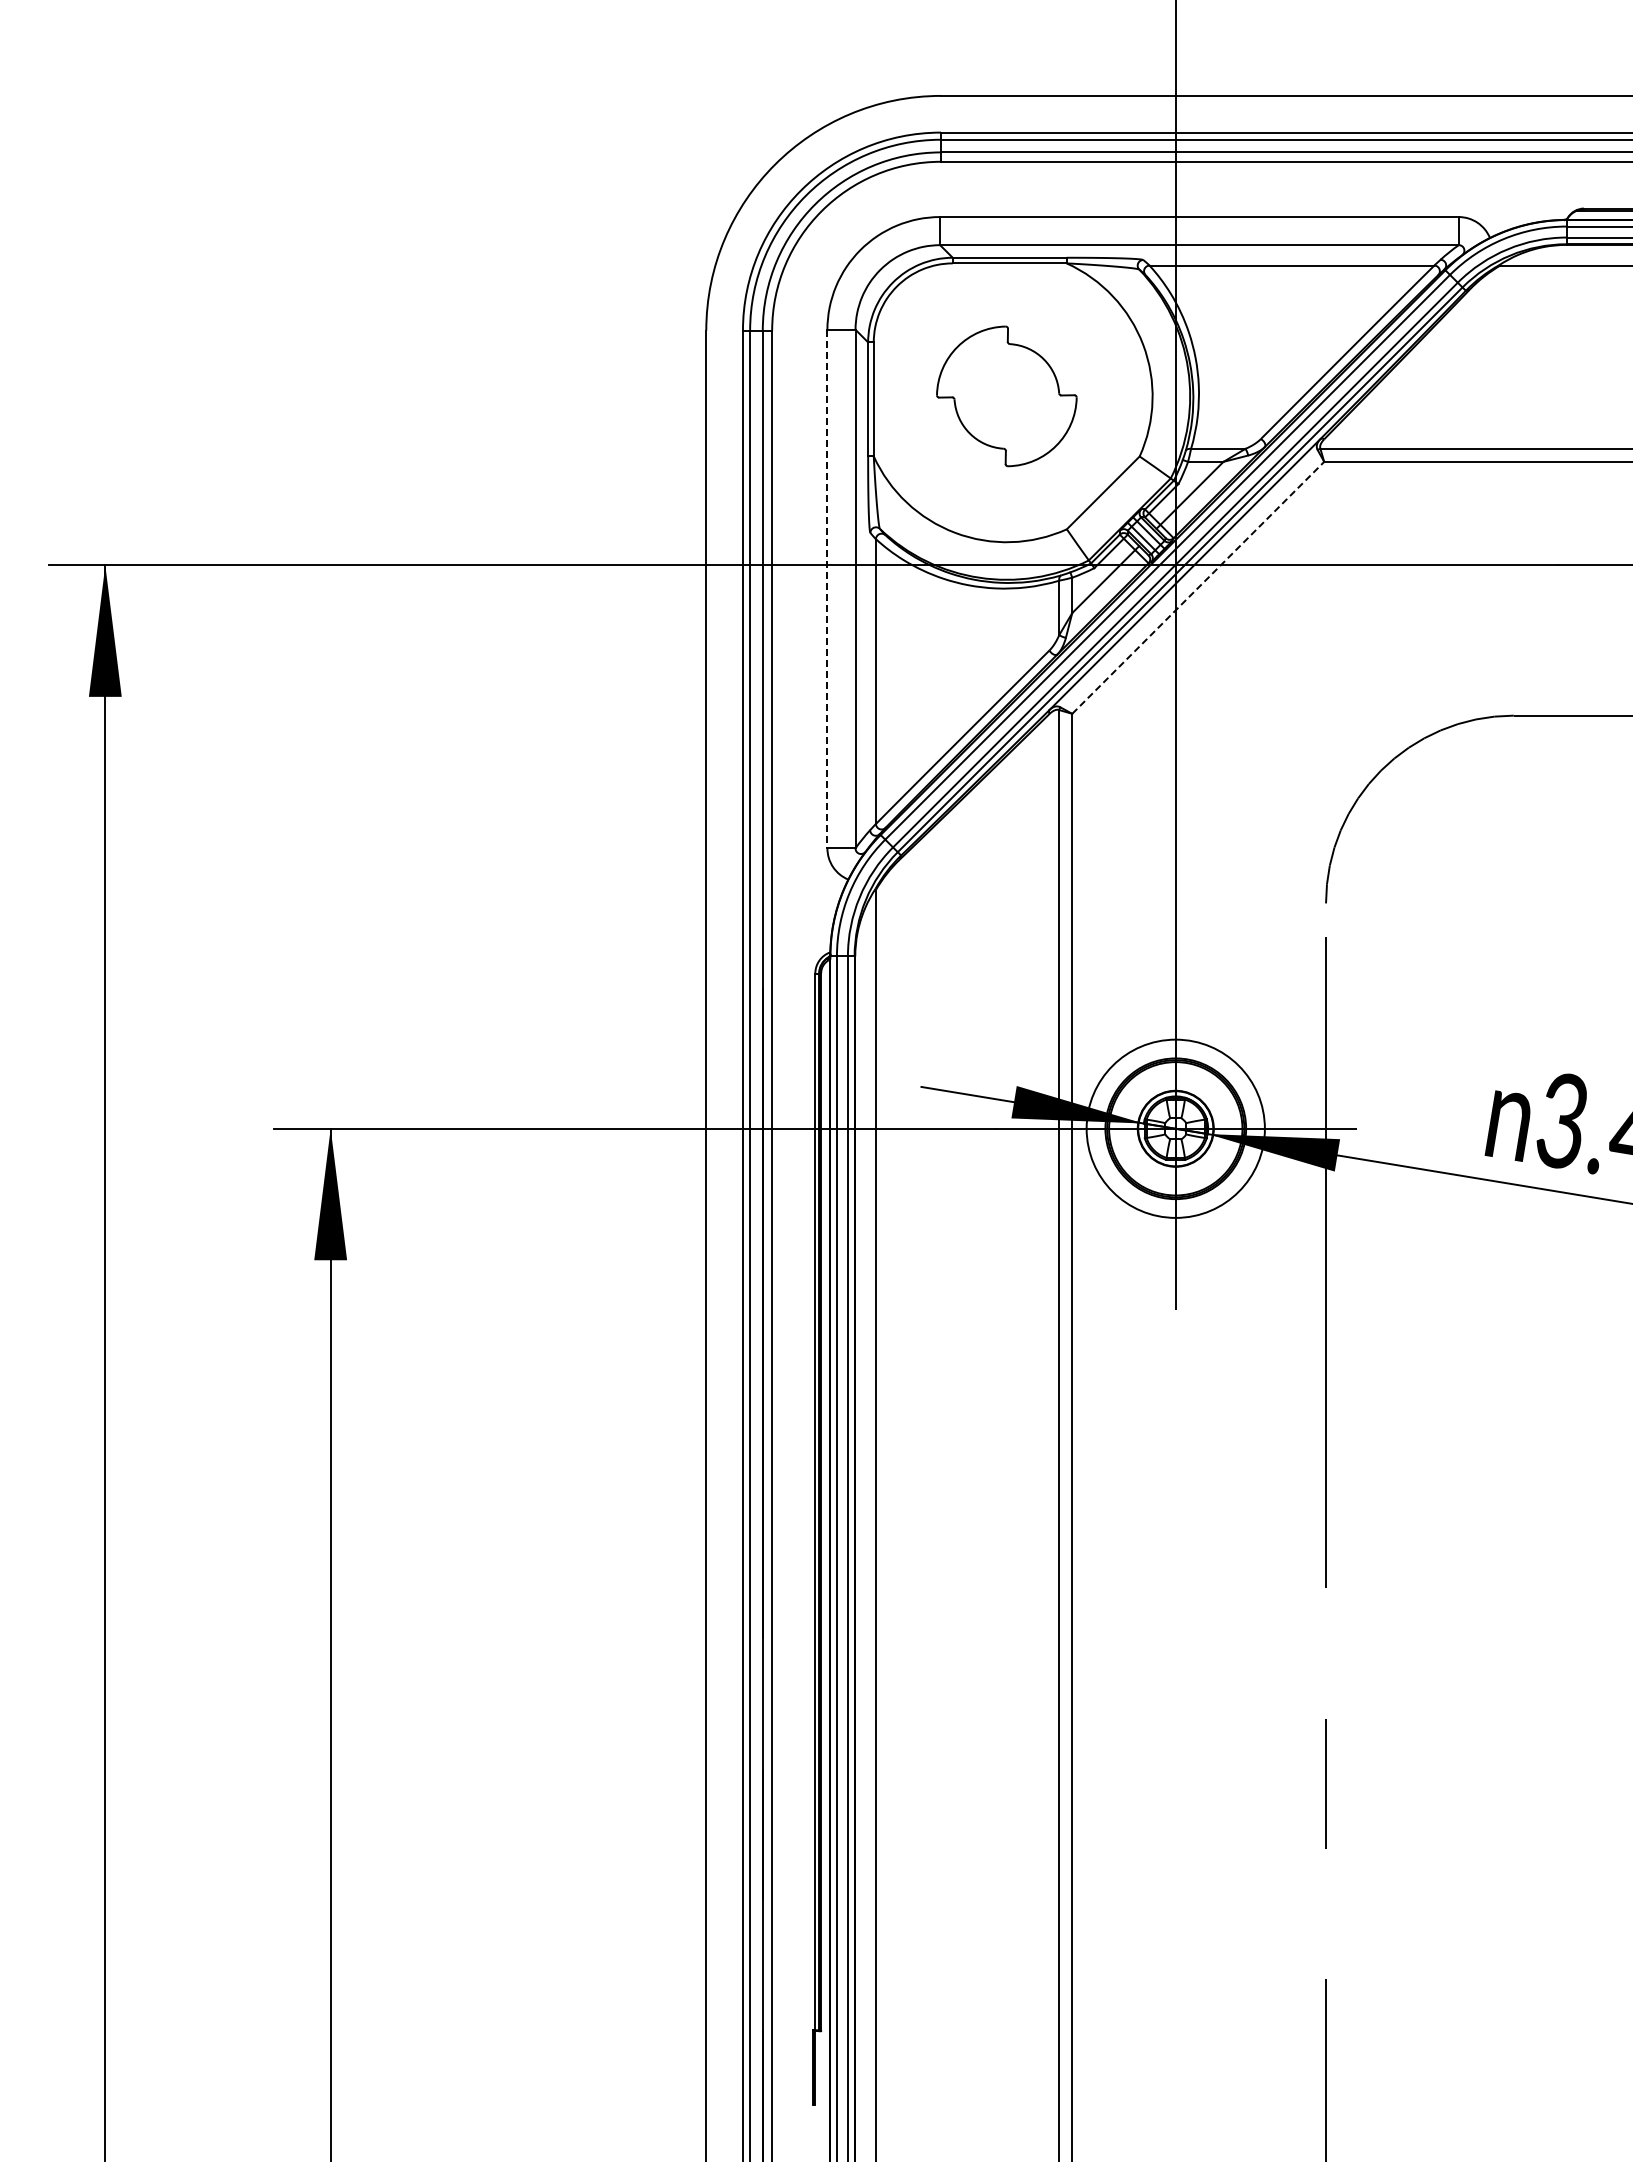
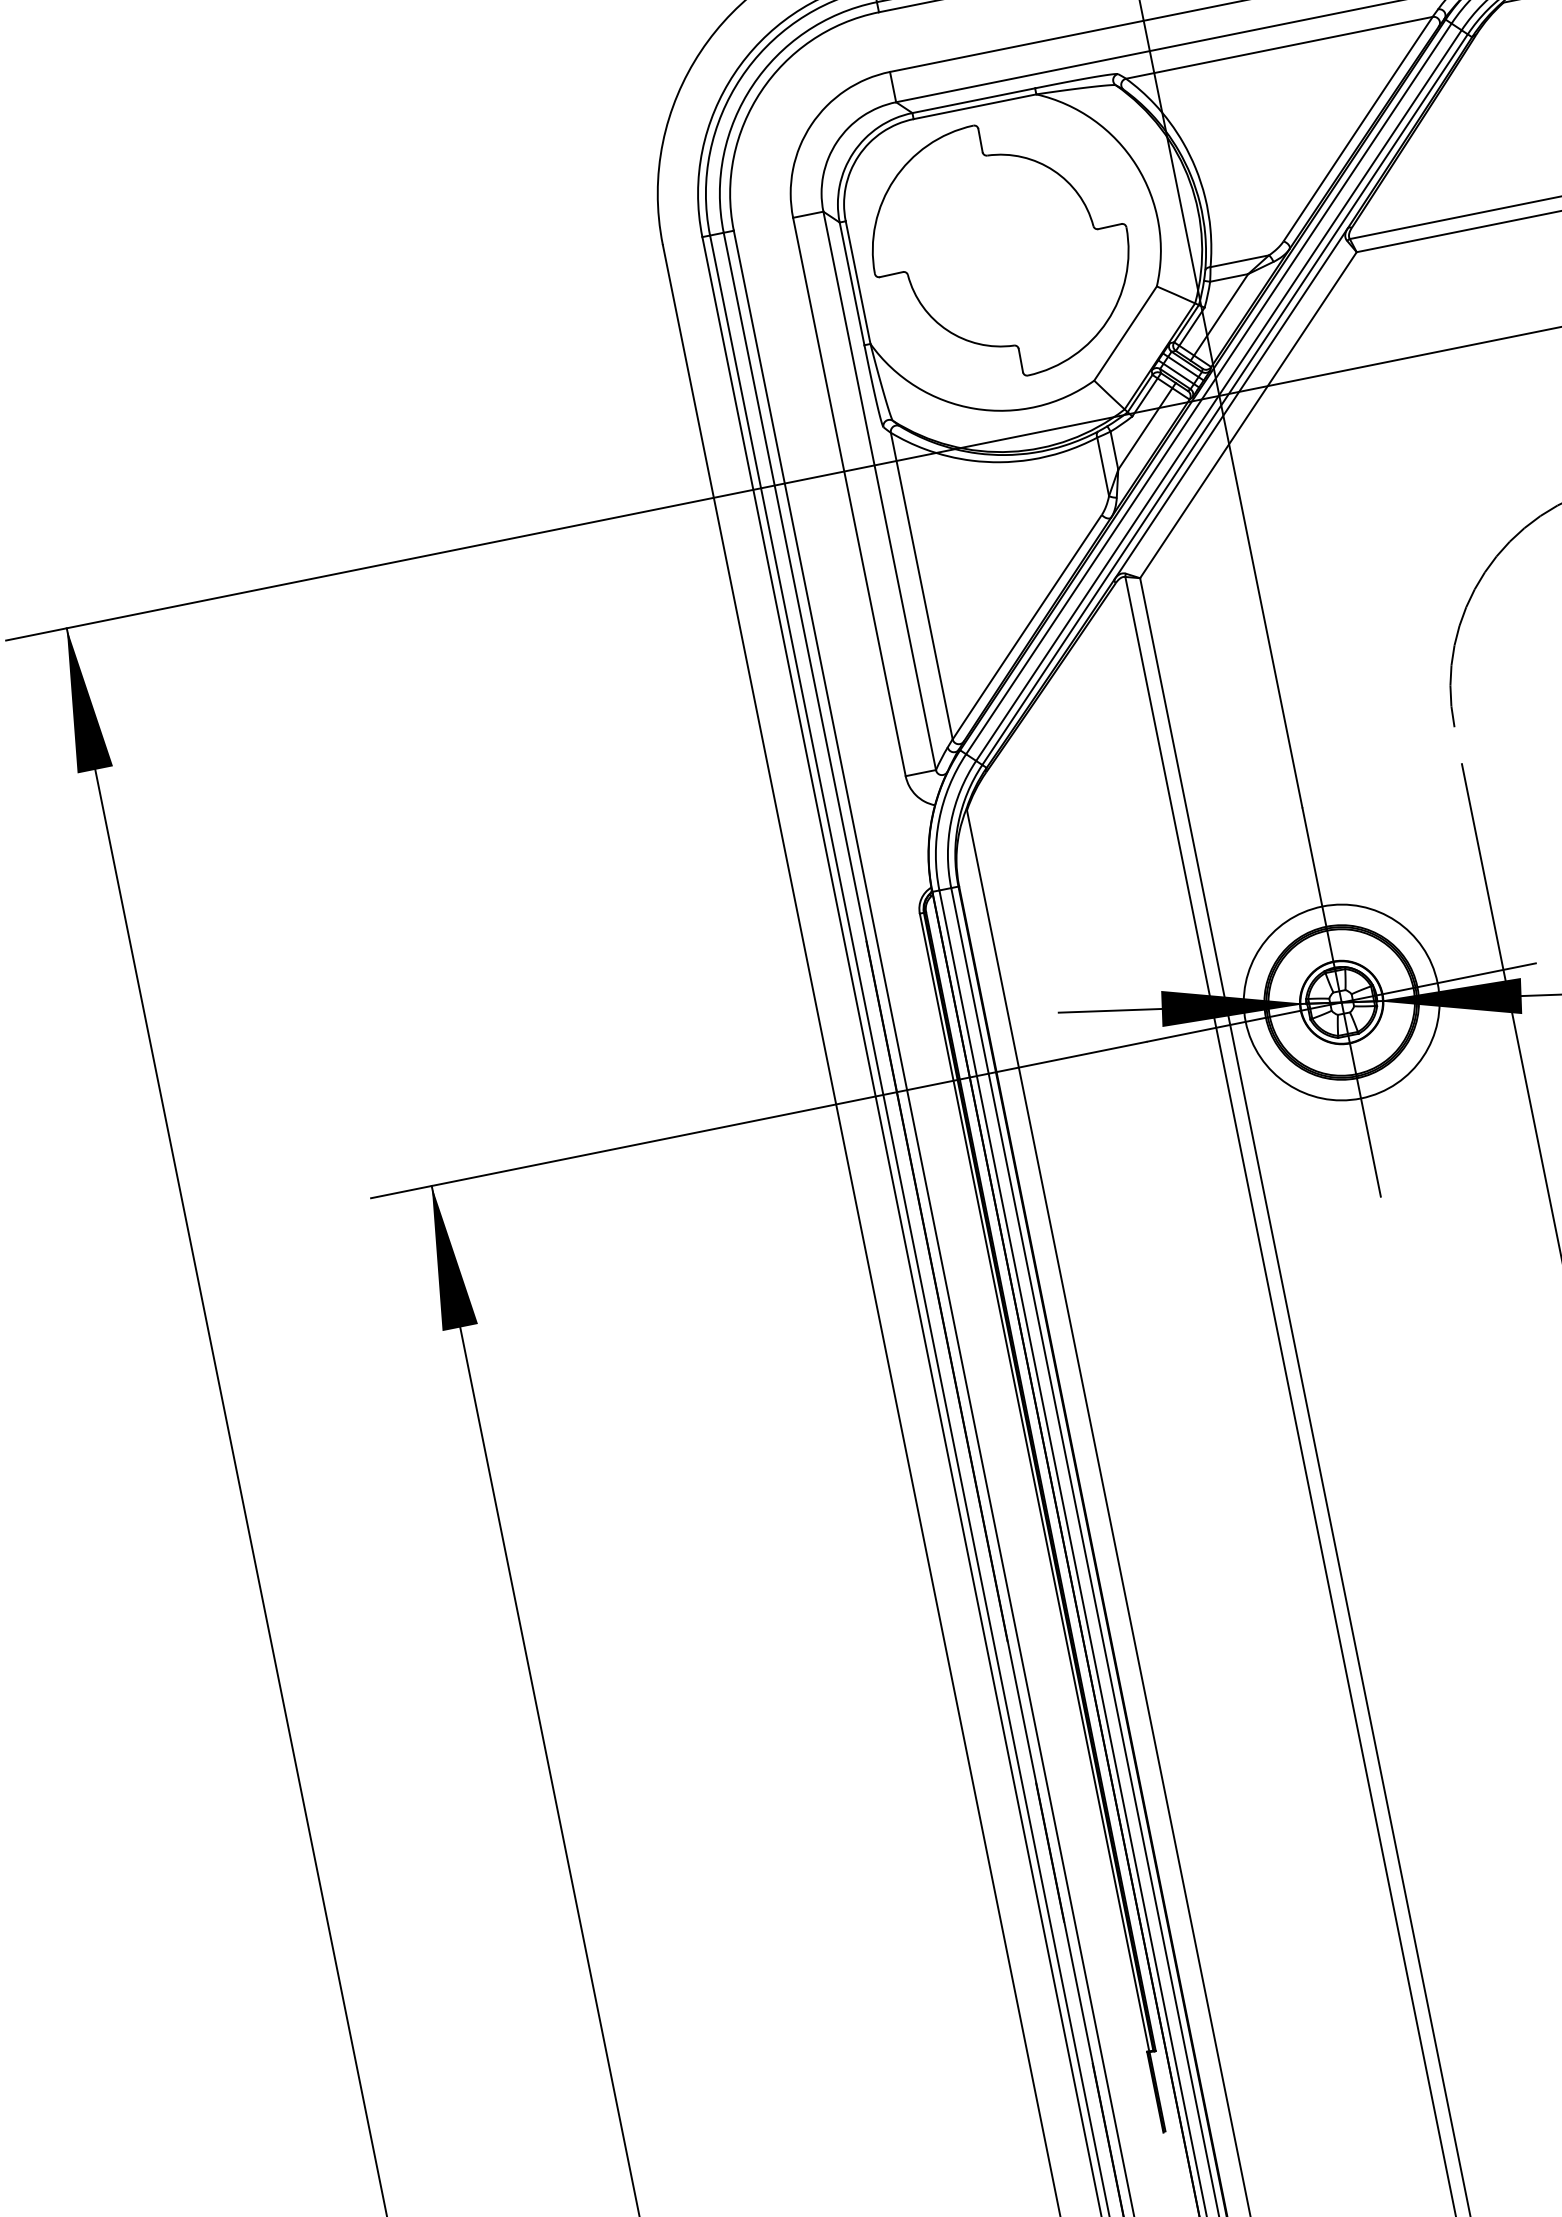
part: (1006, 396) -> (1000, 250), size x1.67
line: (1198, 587) -> (1248, 414), dashed -> solid
line: (827, 589) -> (849, 497), dashed -> solid

